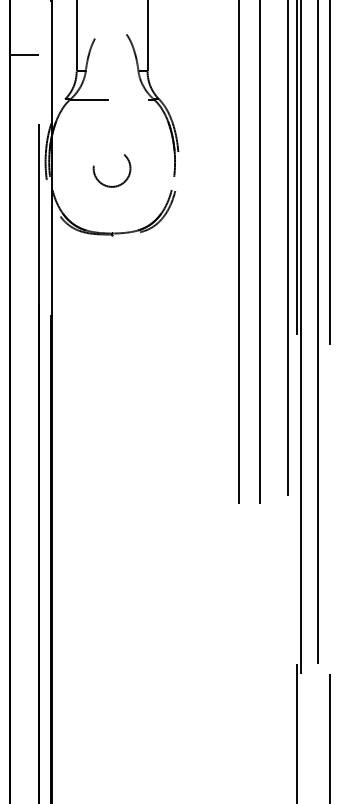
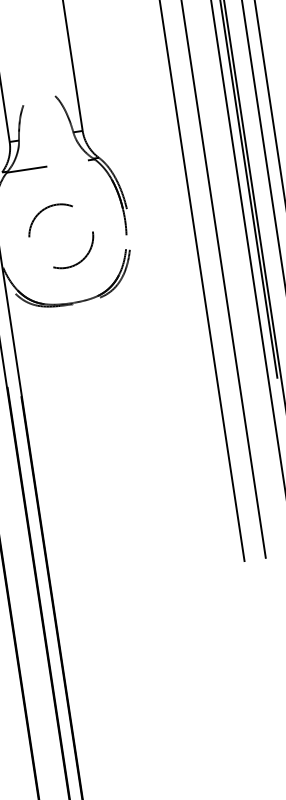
circle: (111, 168) -> (60, 236), size x1.67

